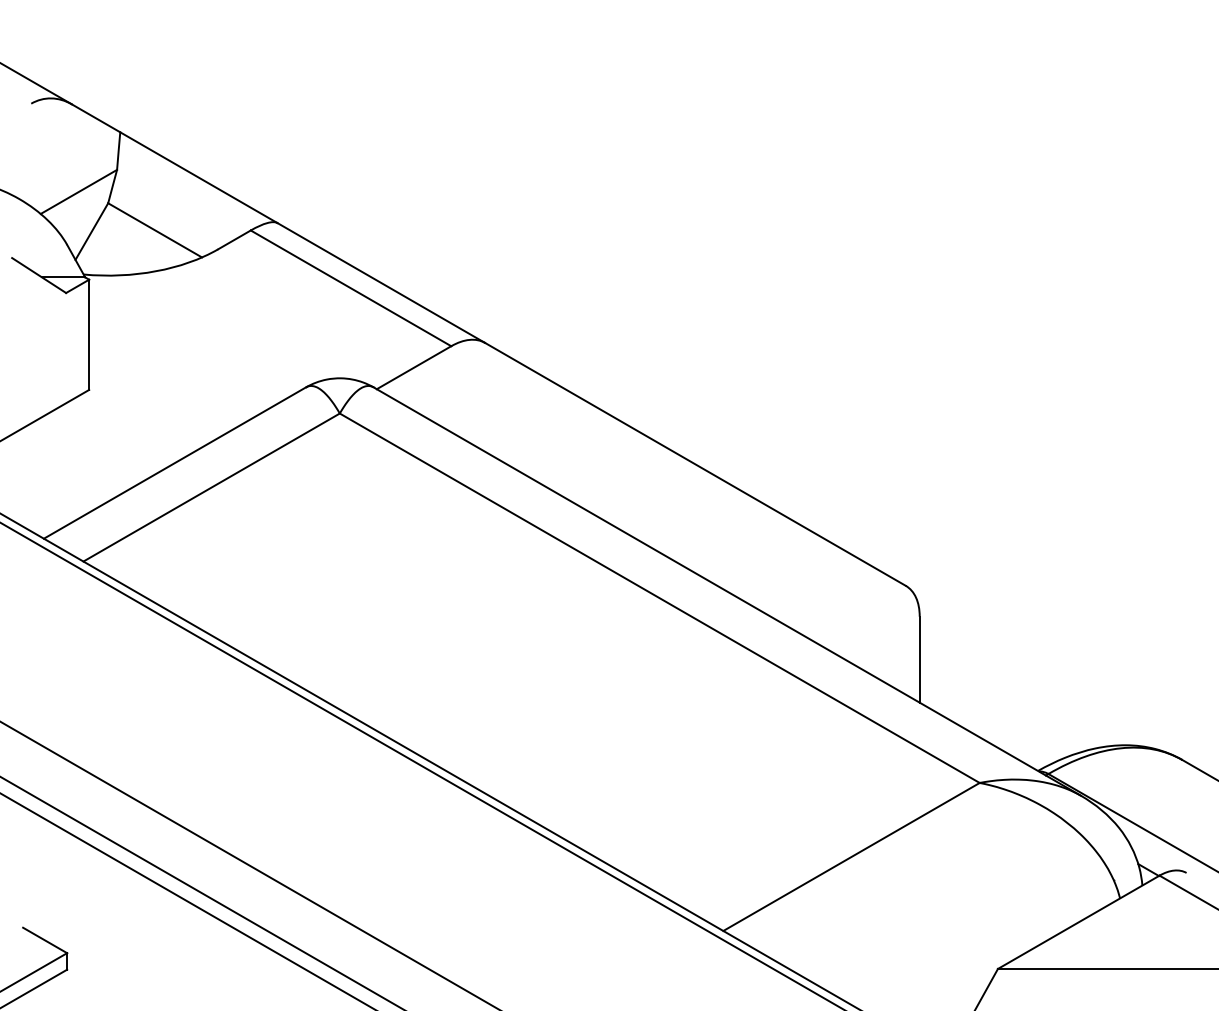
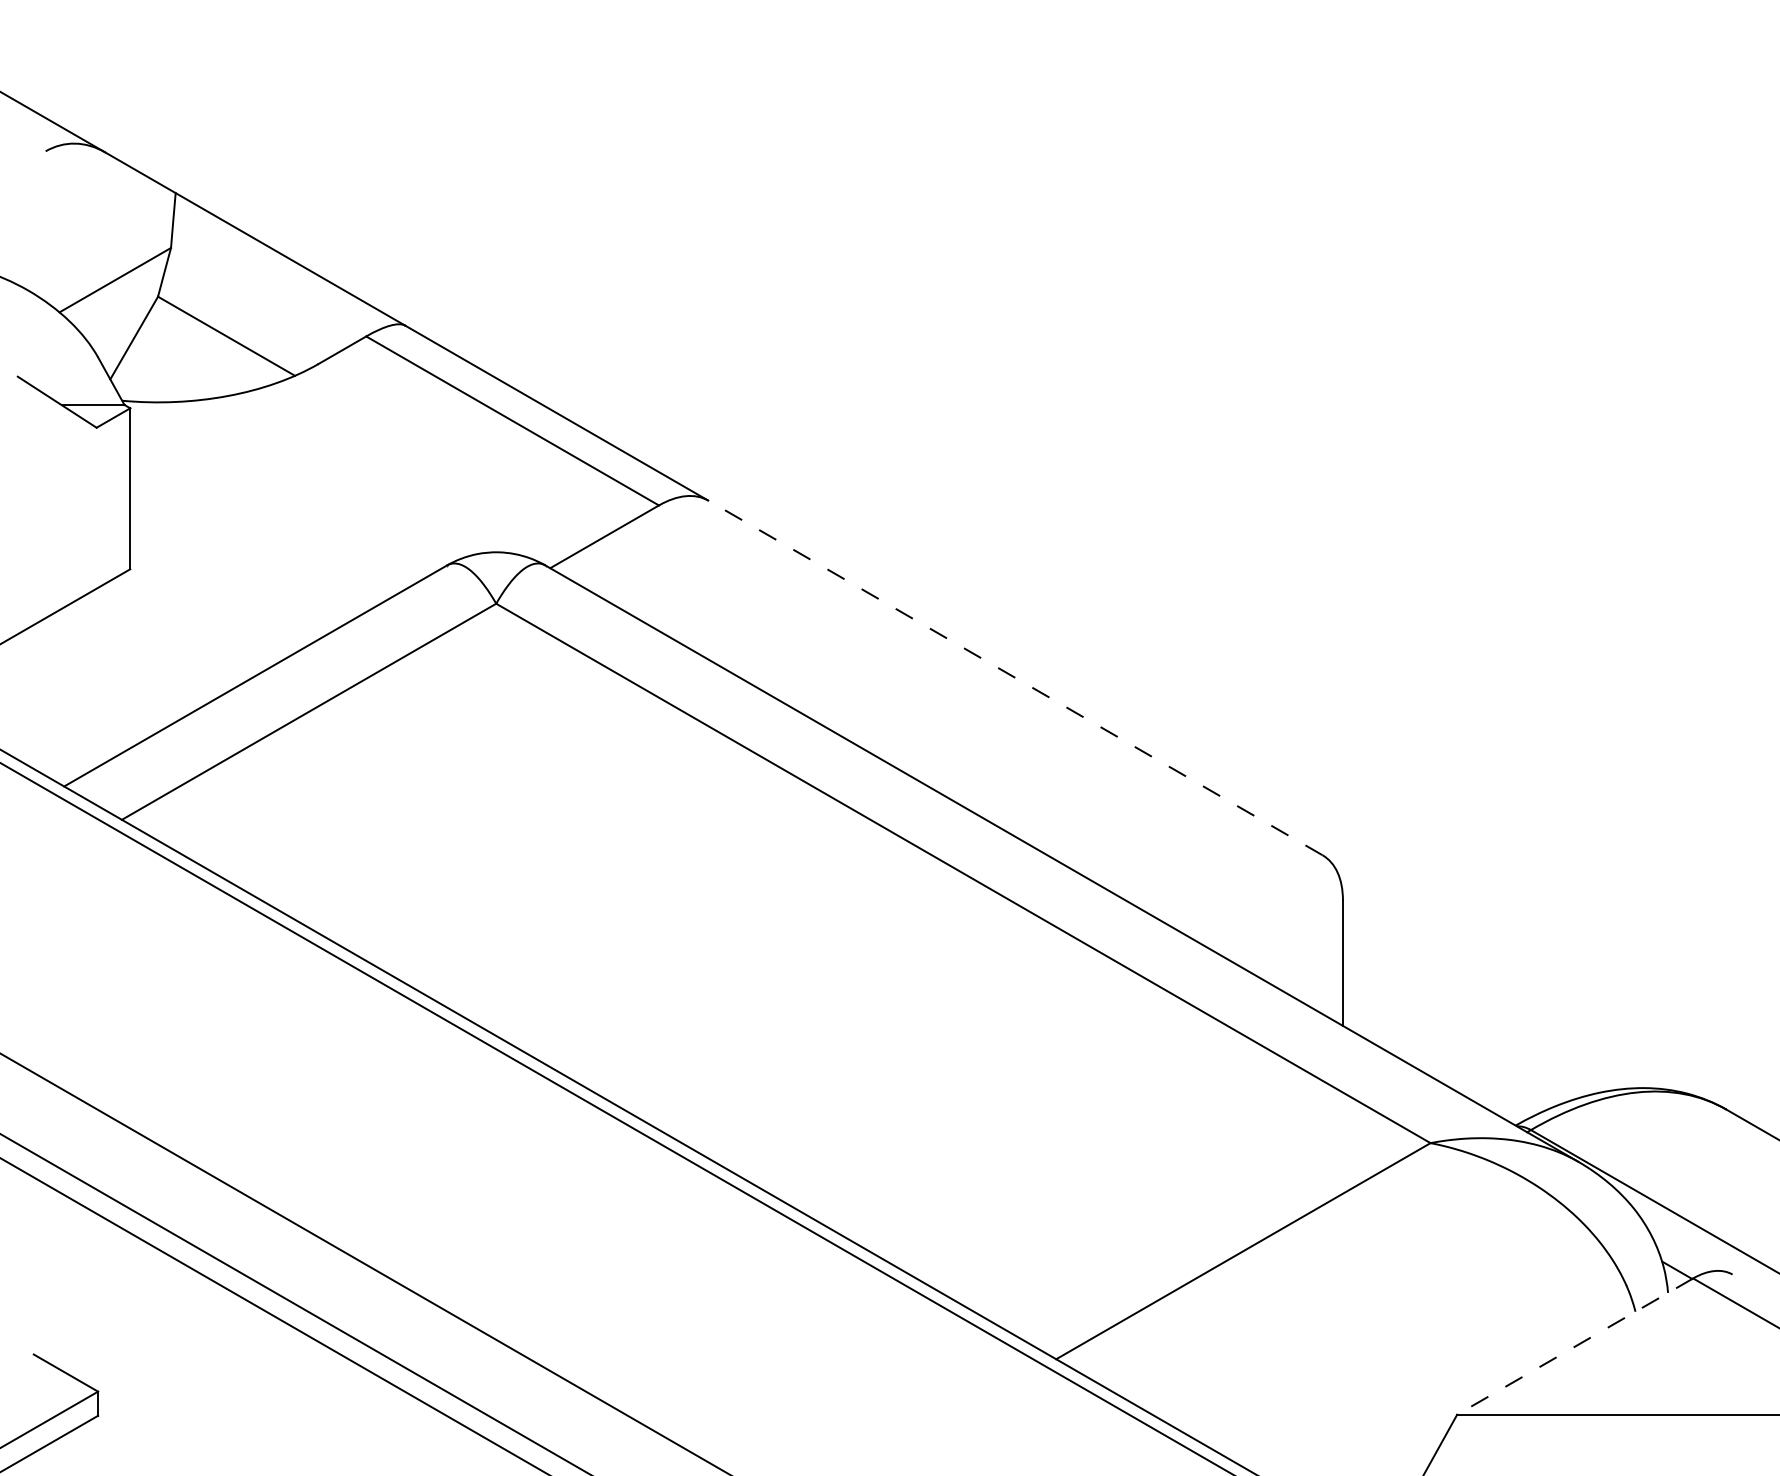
line: (695, 464) -> (1015, 678), solid -> dashed
line: (1078, 922) -> (1574, 1346), solid -> dashed

